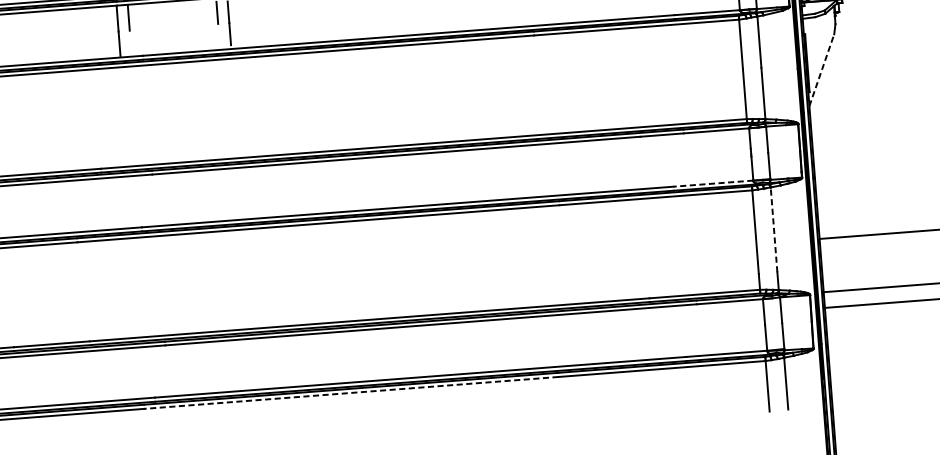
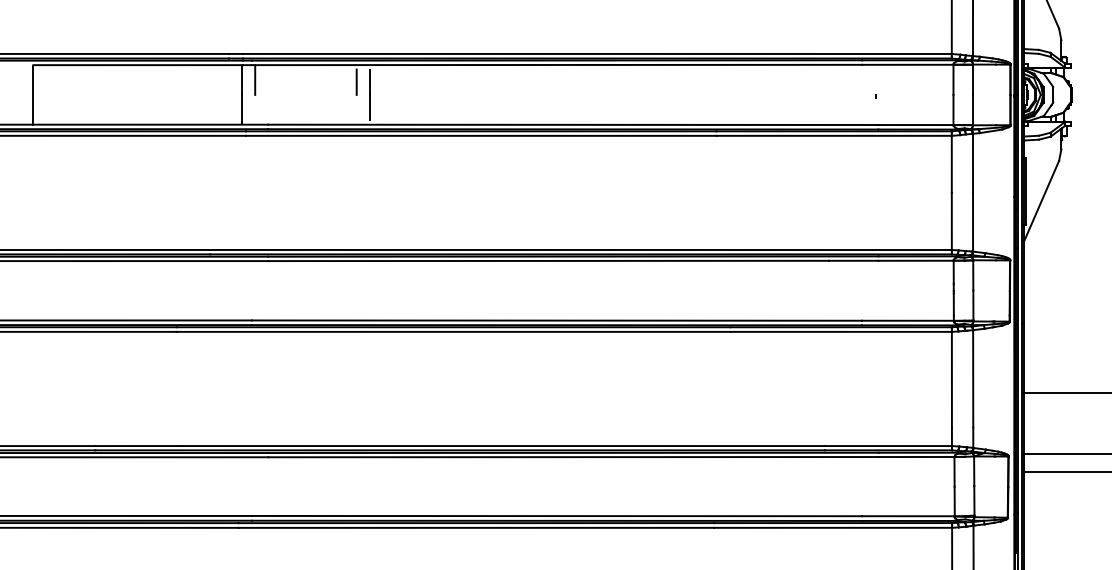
line: (821, 69) -> (1041, 200), dashed -> solid
line: (712, 183) -> (907, 320), dashed -> solid
line: (774, 229) -> (973, 378), dashed -> solid
line: (351, 392) -> (476, 527), dashed -> solid

